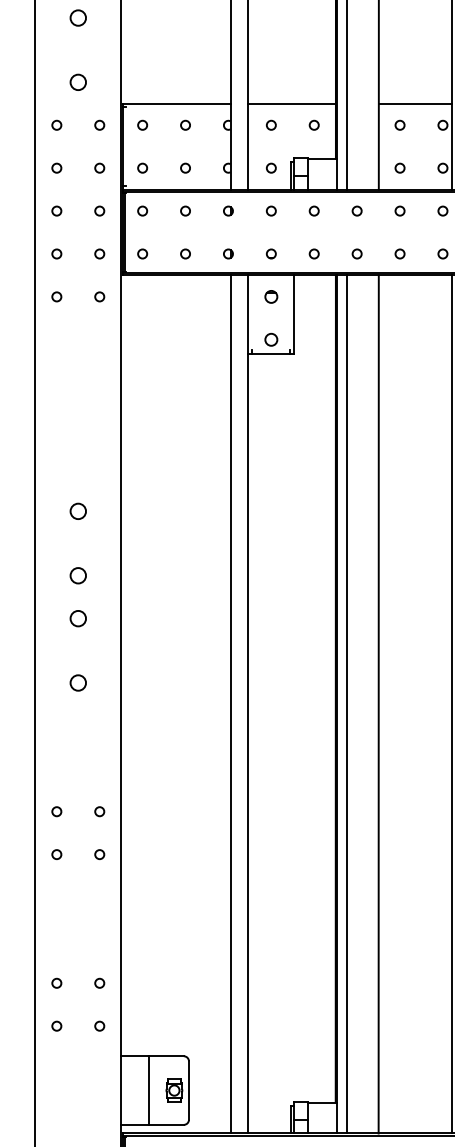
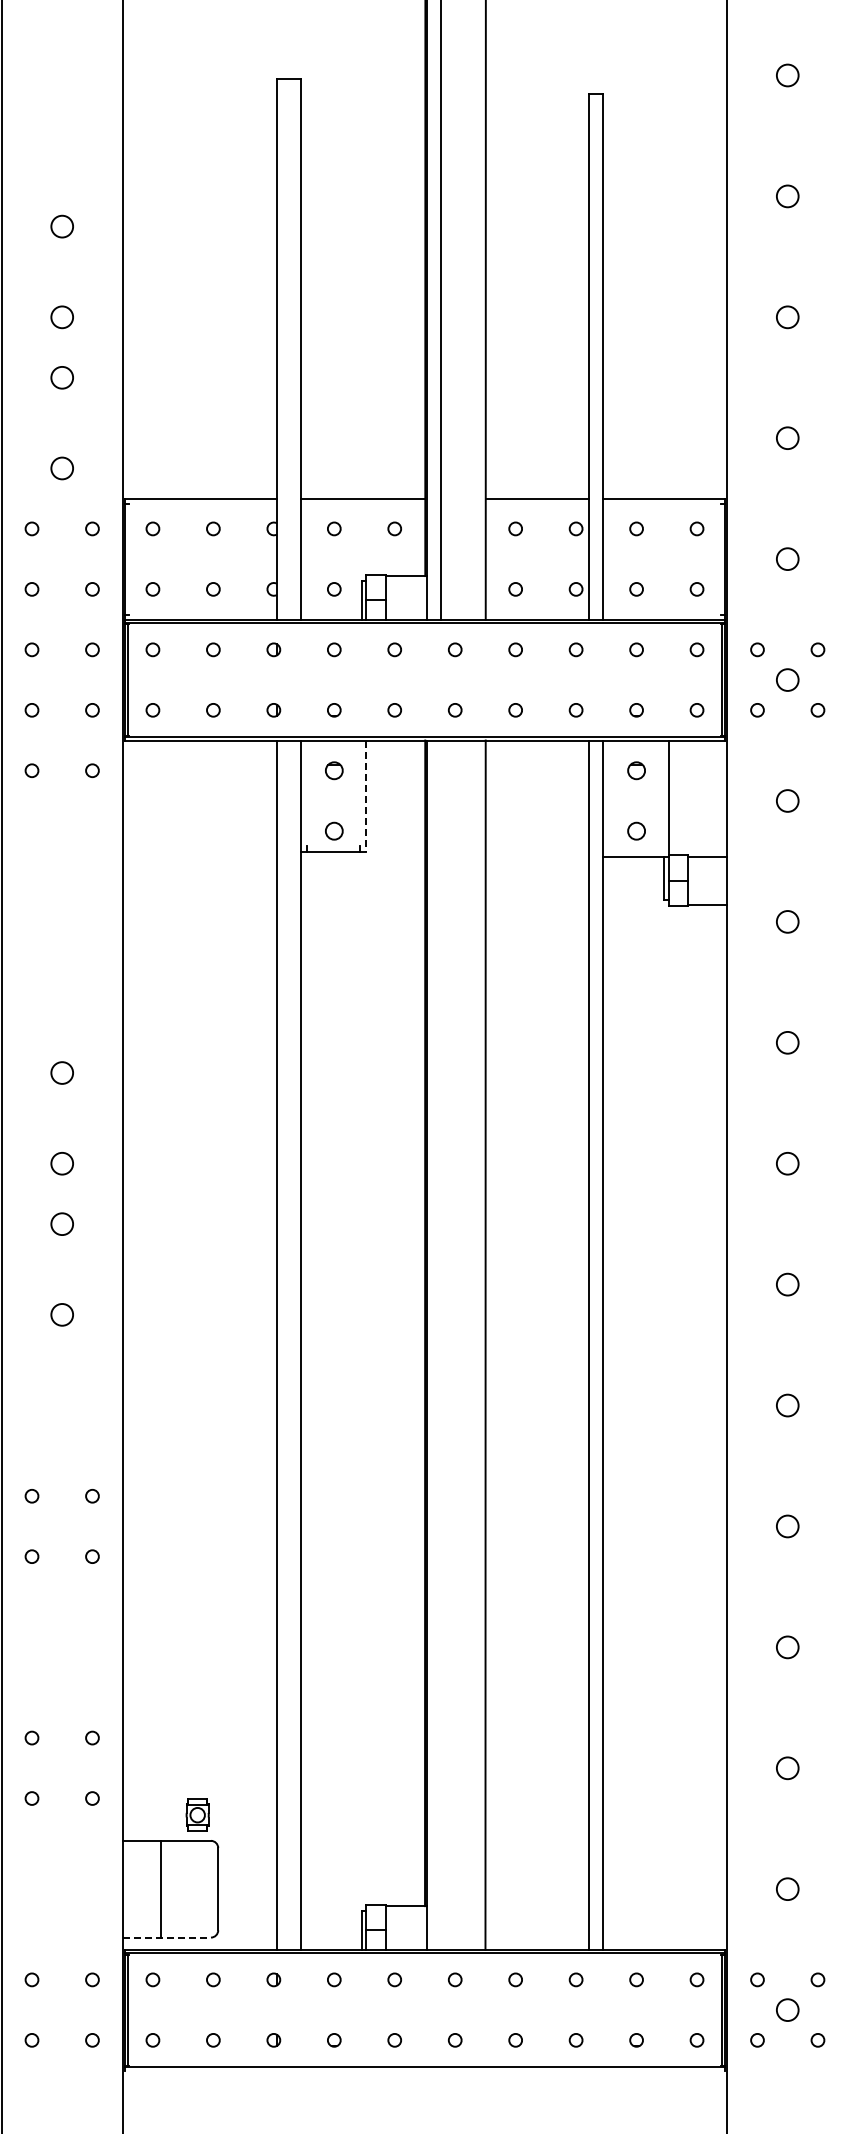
line: (294, 315) -> (366, 796), solid -> dashed
line: (347, 704) -> (441, 1344), removed
part: (174, 1090) -> (197, 1814), moved
line: (152, 1124) -> (167, 1937), solid -> dashed

